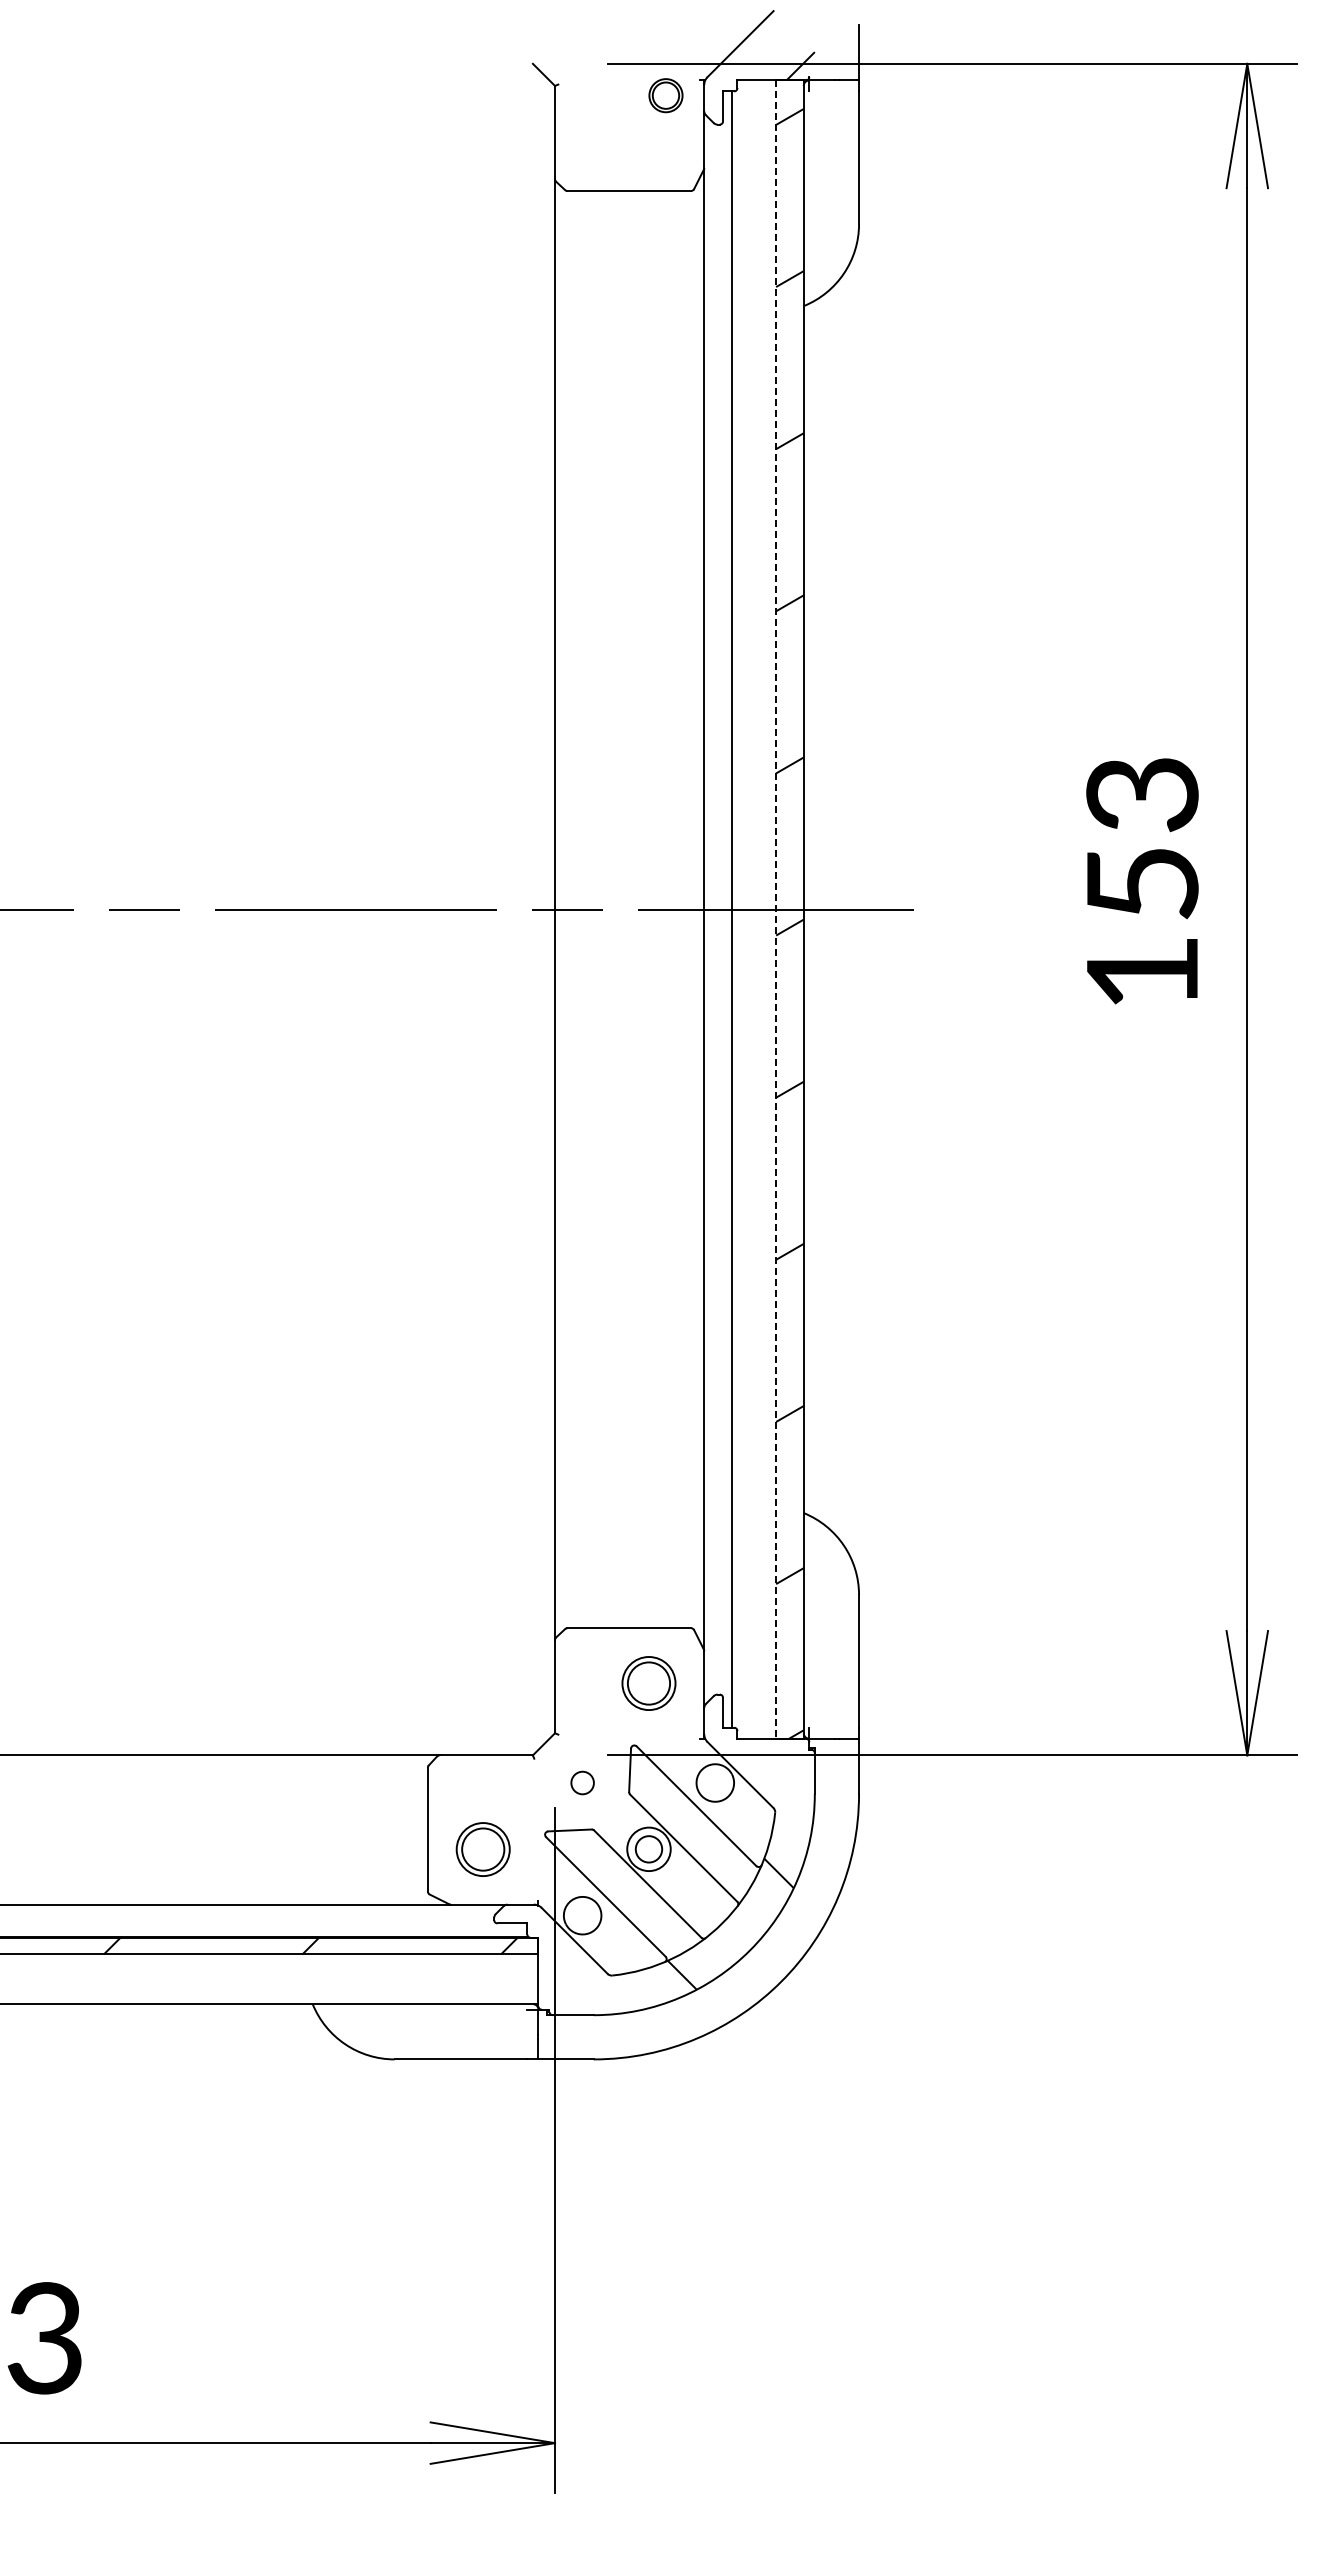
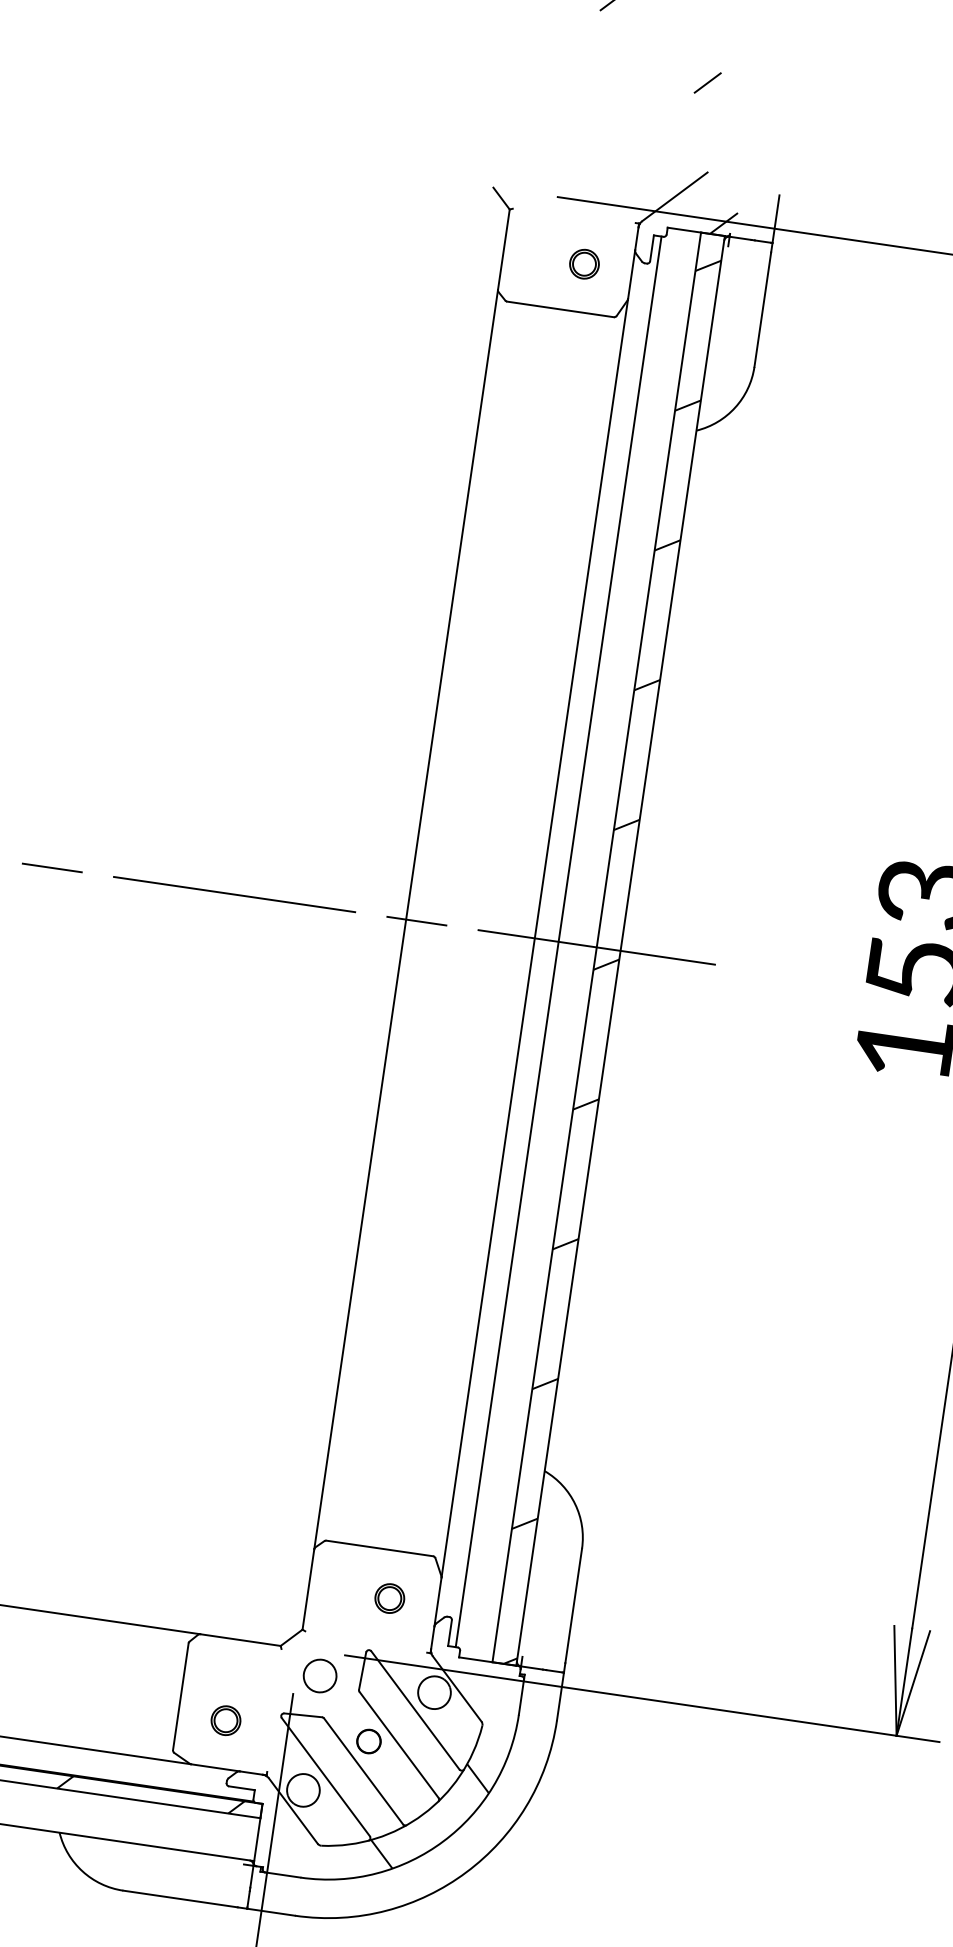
part: (665, 95) -> (584, 264), moved
line: (776, 910) -> (596, 948), dashed -> solid
part: (648, 1683) -> (389, 1598), size x0.62
circle: (582, 1782) -> (320, 1675), size x1.67
part: (482, 1848) -> (225, 1719), size x0.62
circle: (648, 1848) -> (368, 1740), size x0.62

